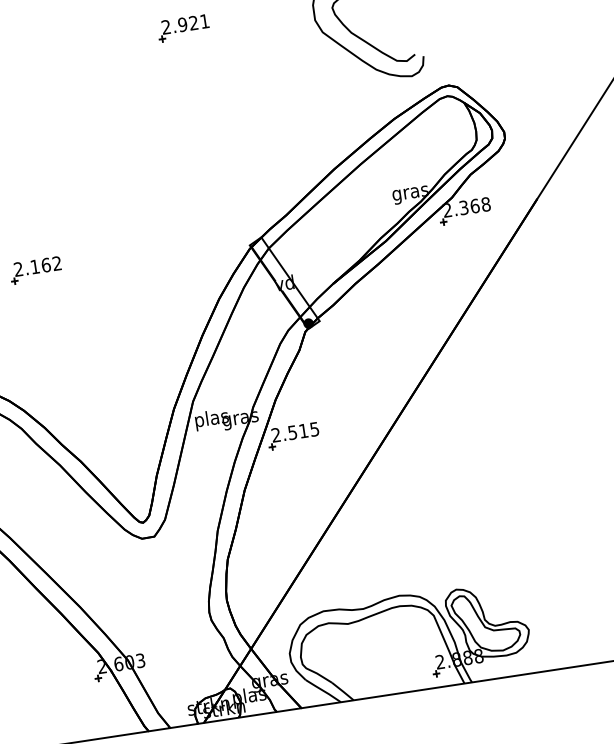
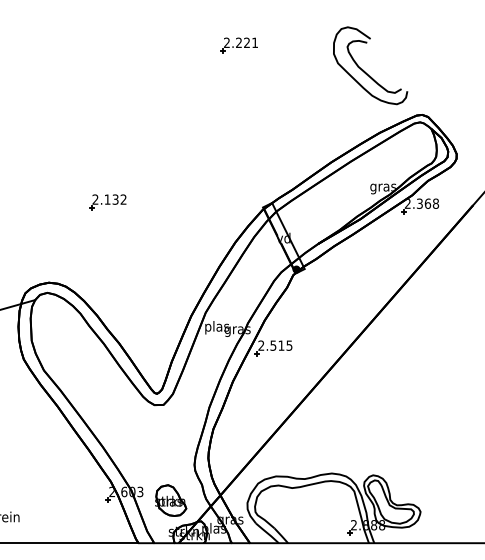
text: (183, 24) -> (239, 42), 2.921 -> 2.221
text: (45, 265) -> (115, 199), 2.162 -> 2.132
part: (185, 665) -> (171, 500), added

